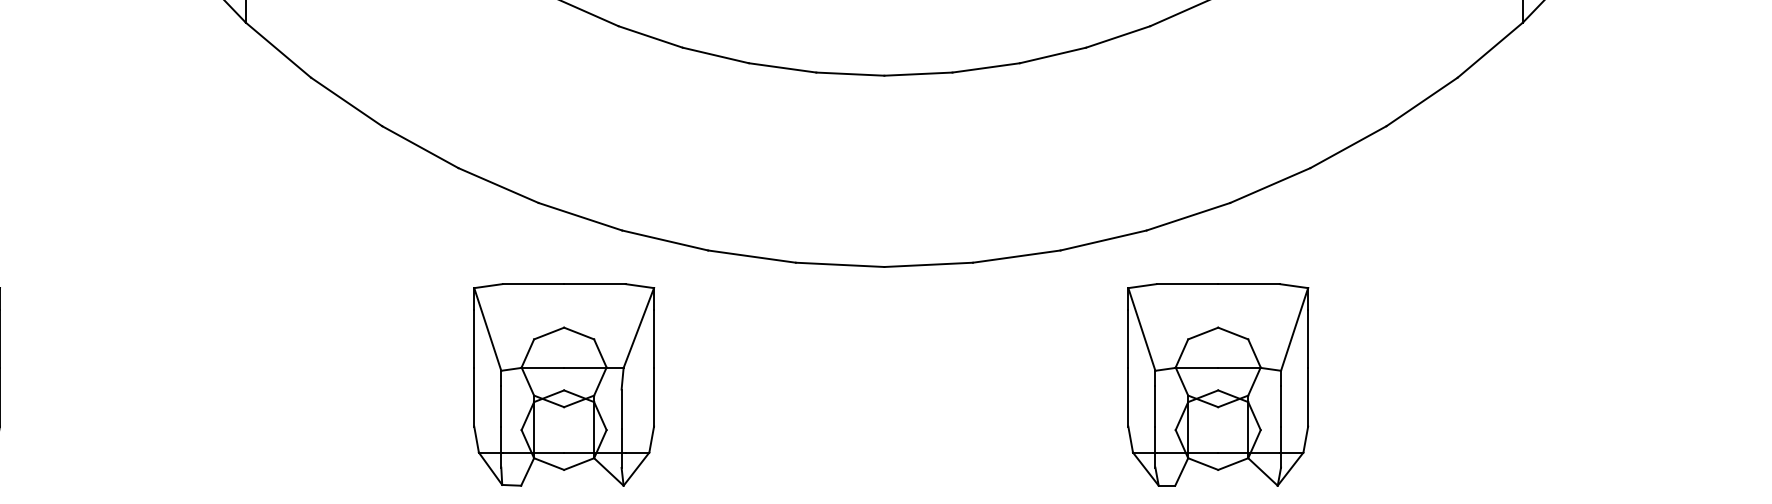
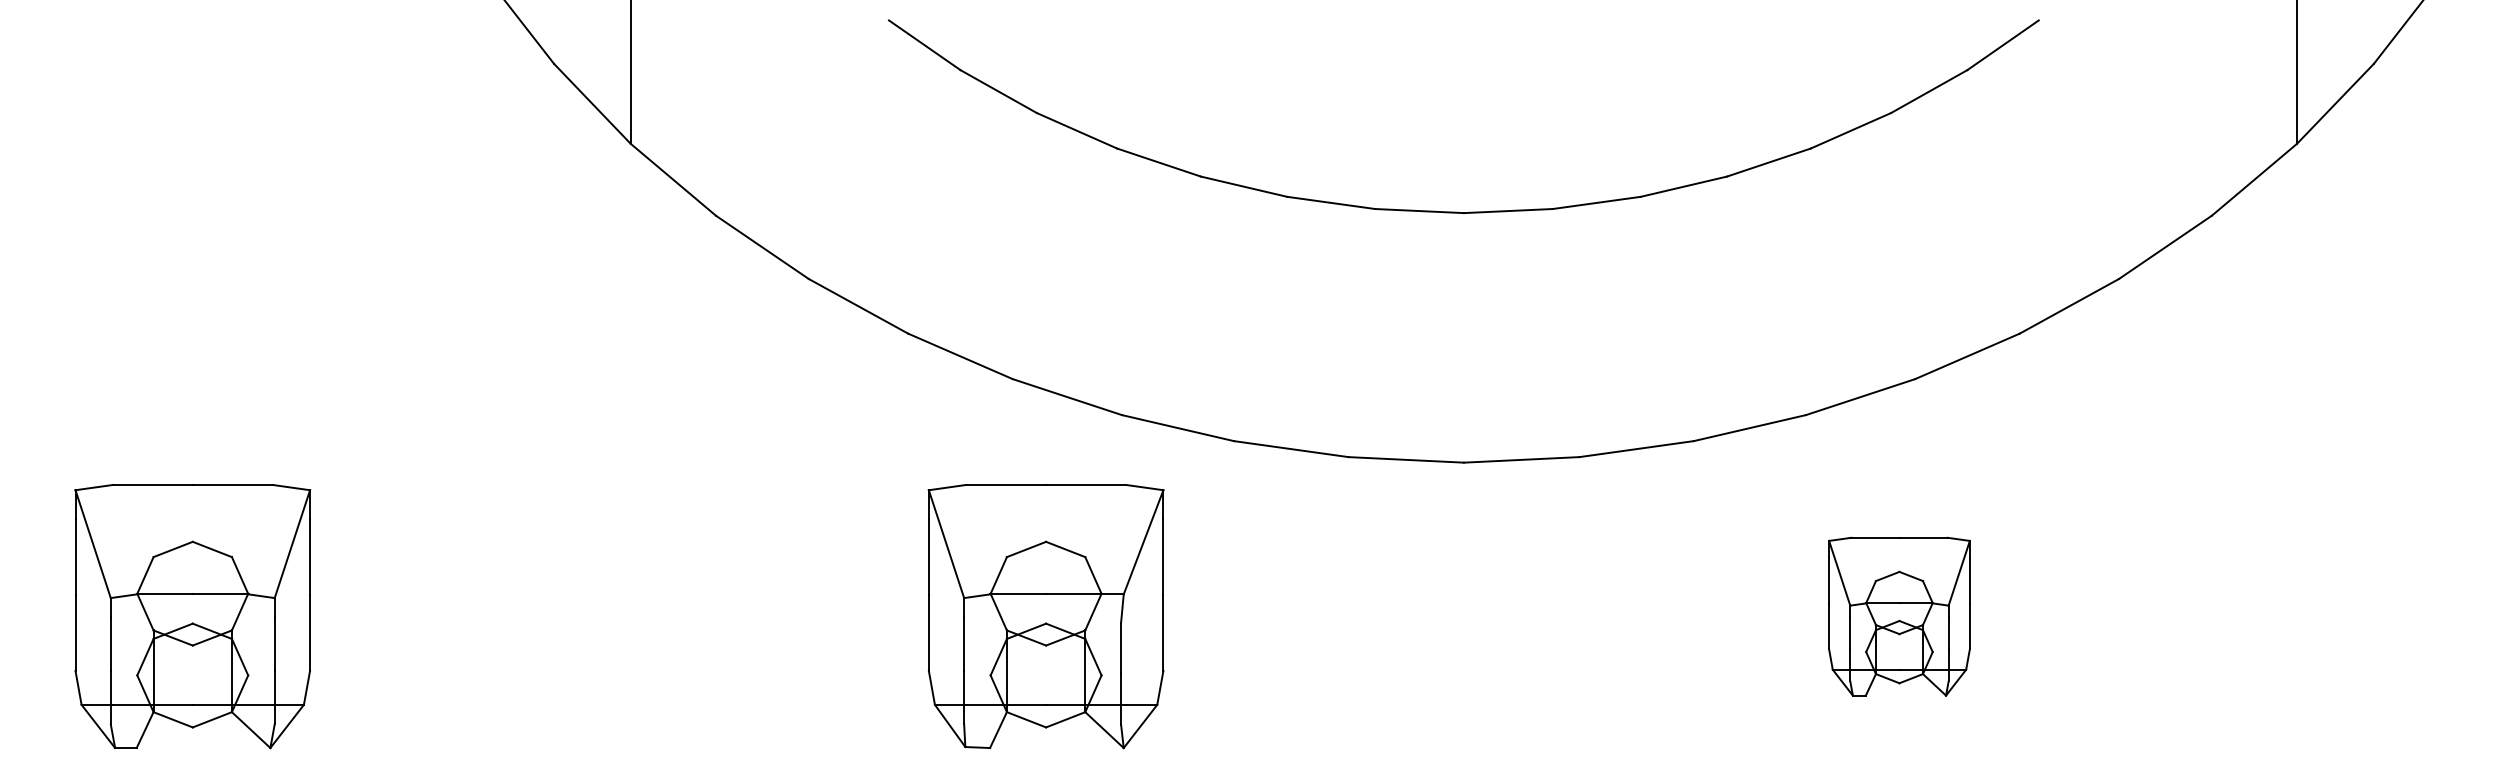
part: (1218, 384) -> (1899, 616), size x0.6

